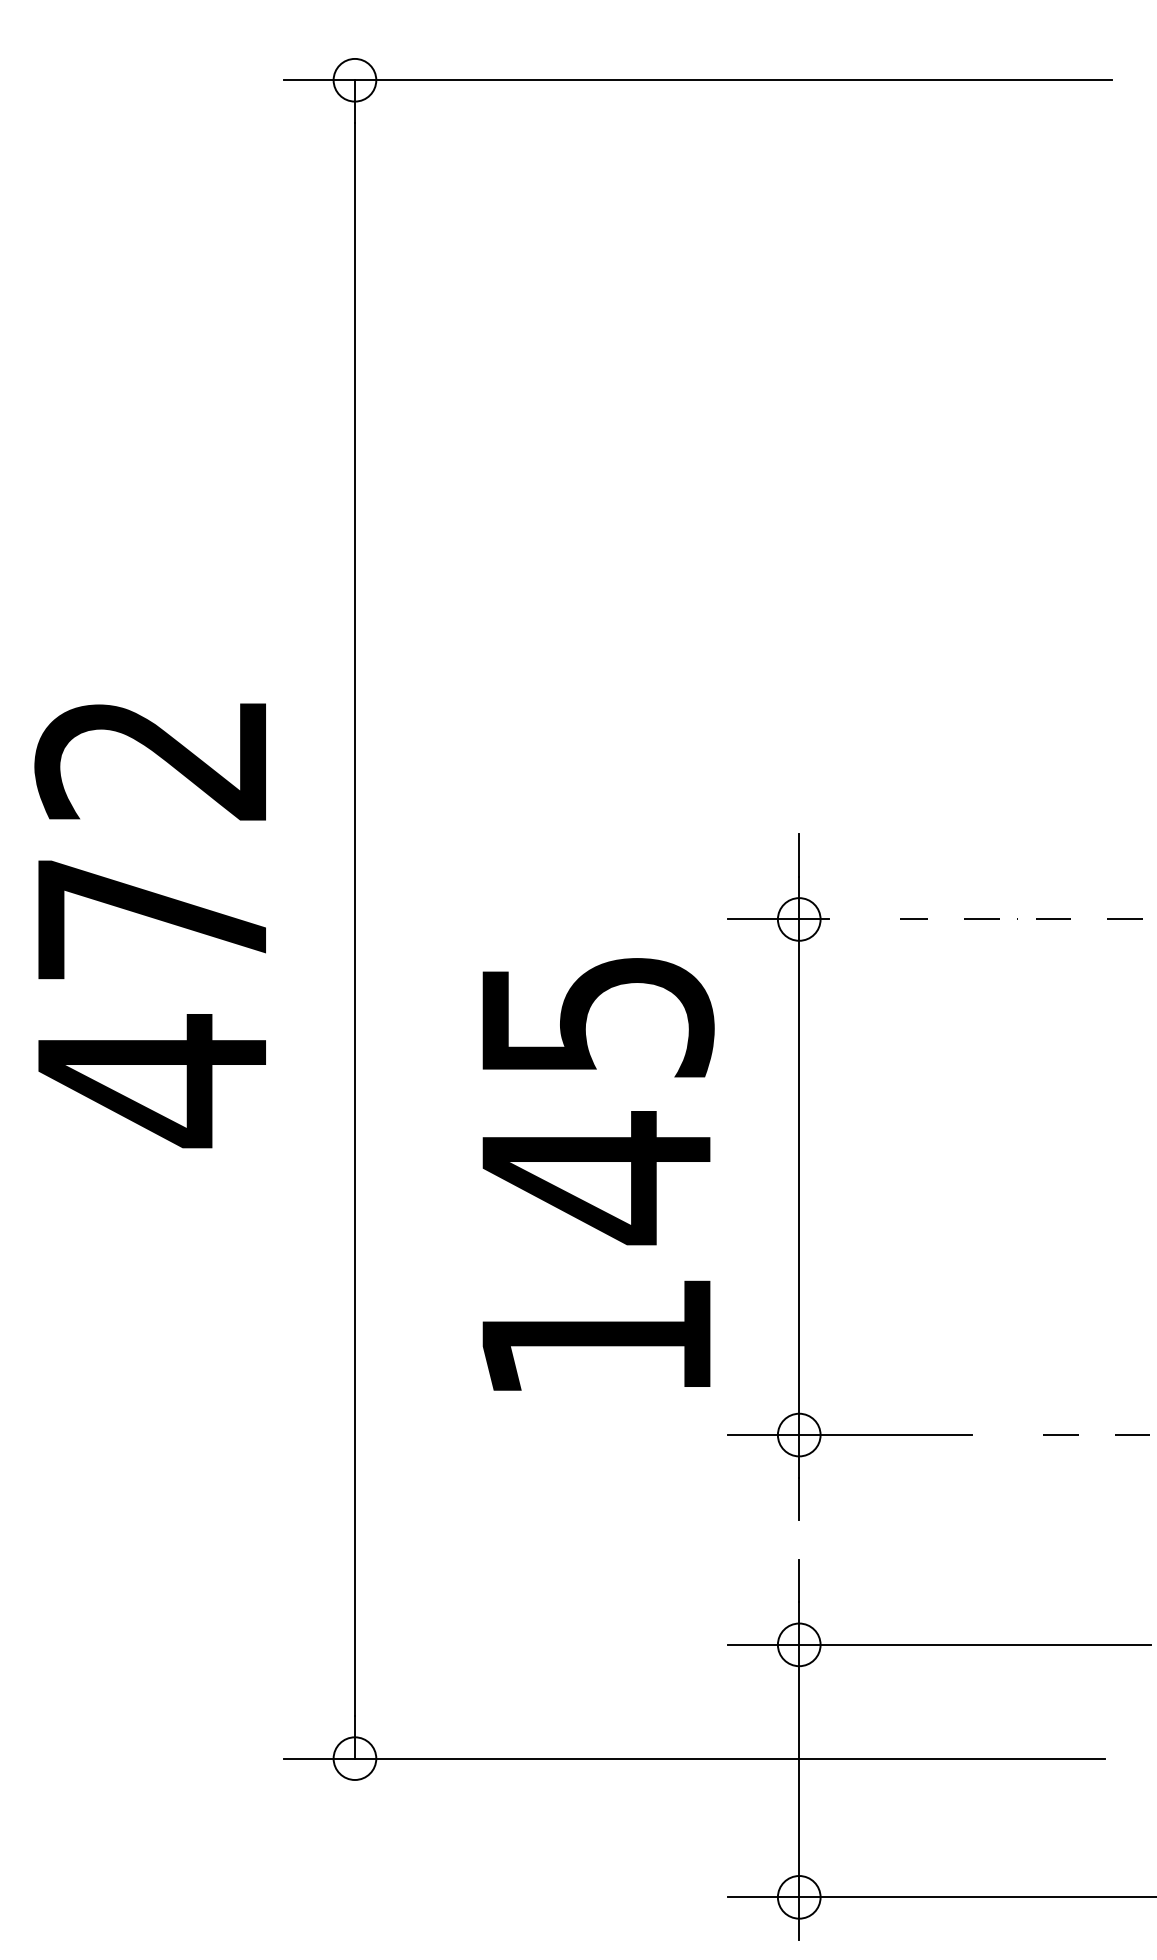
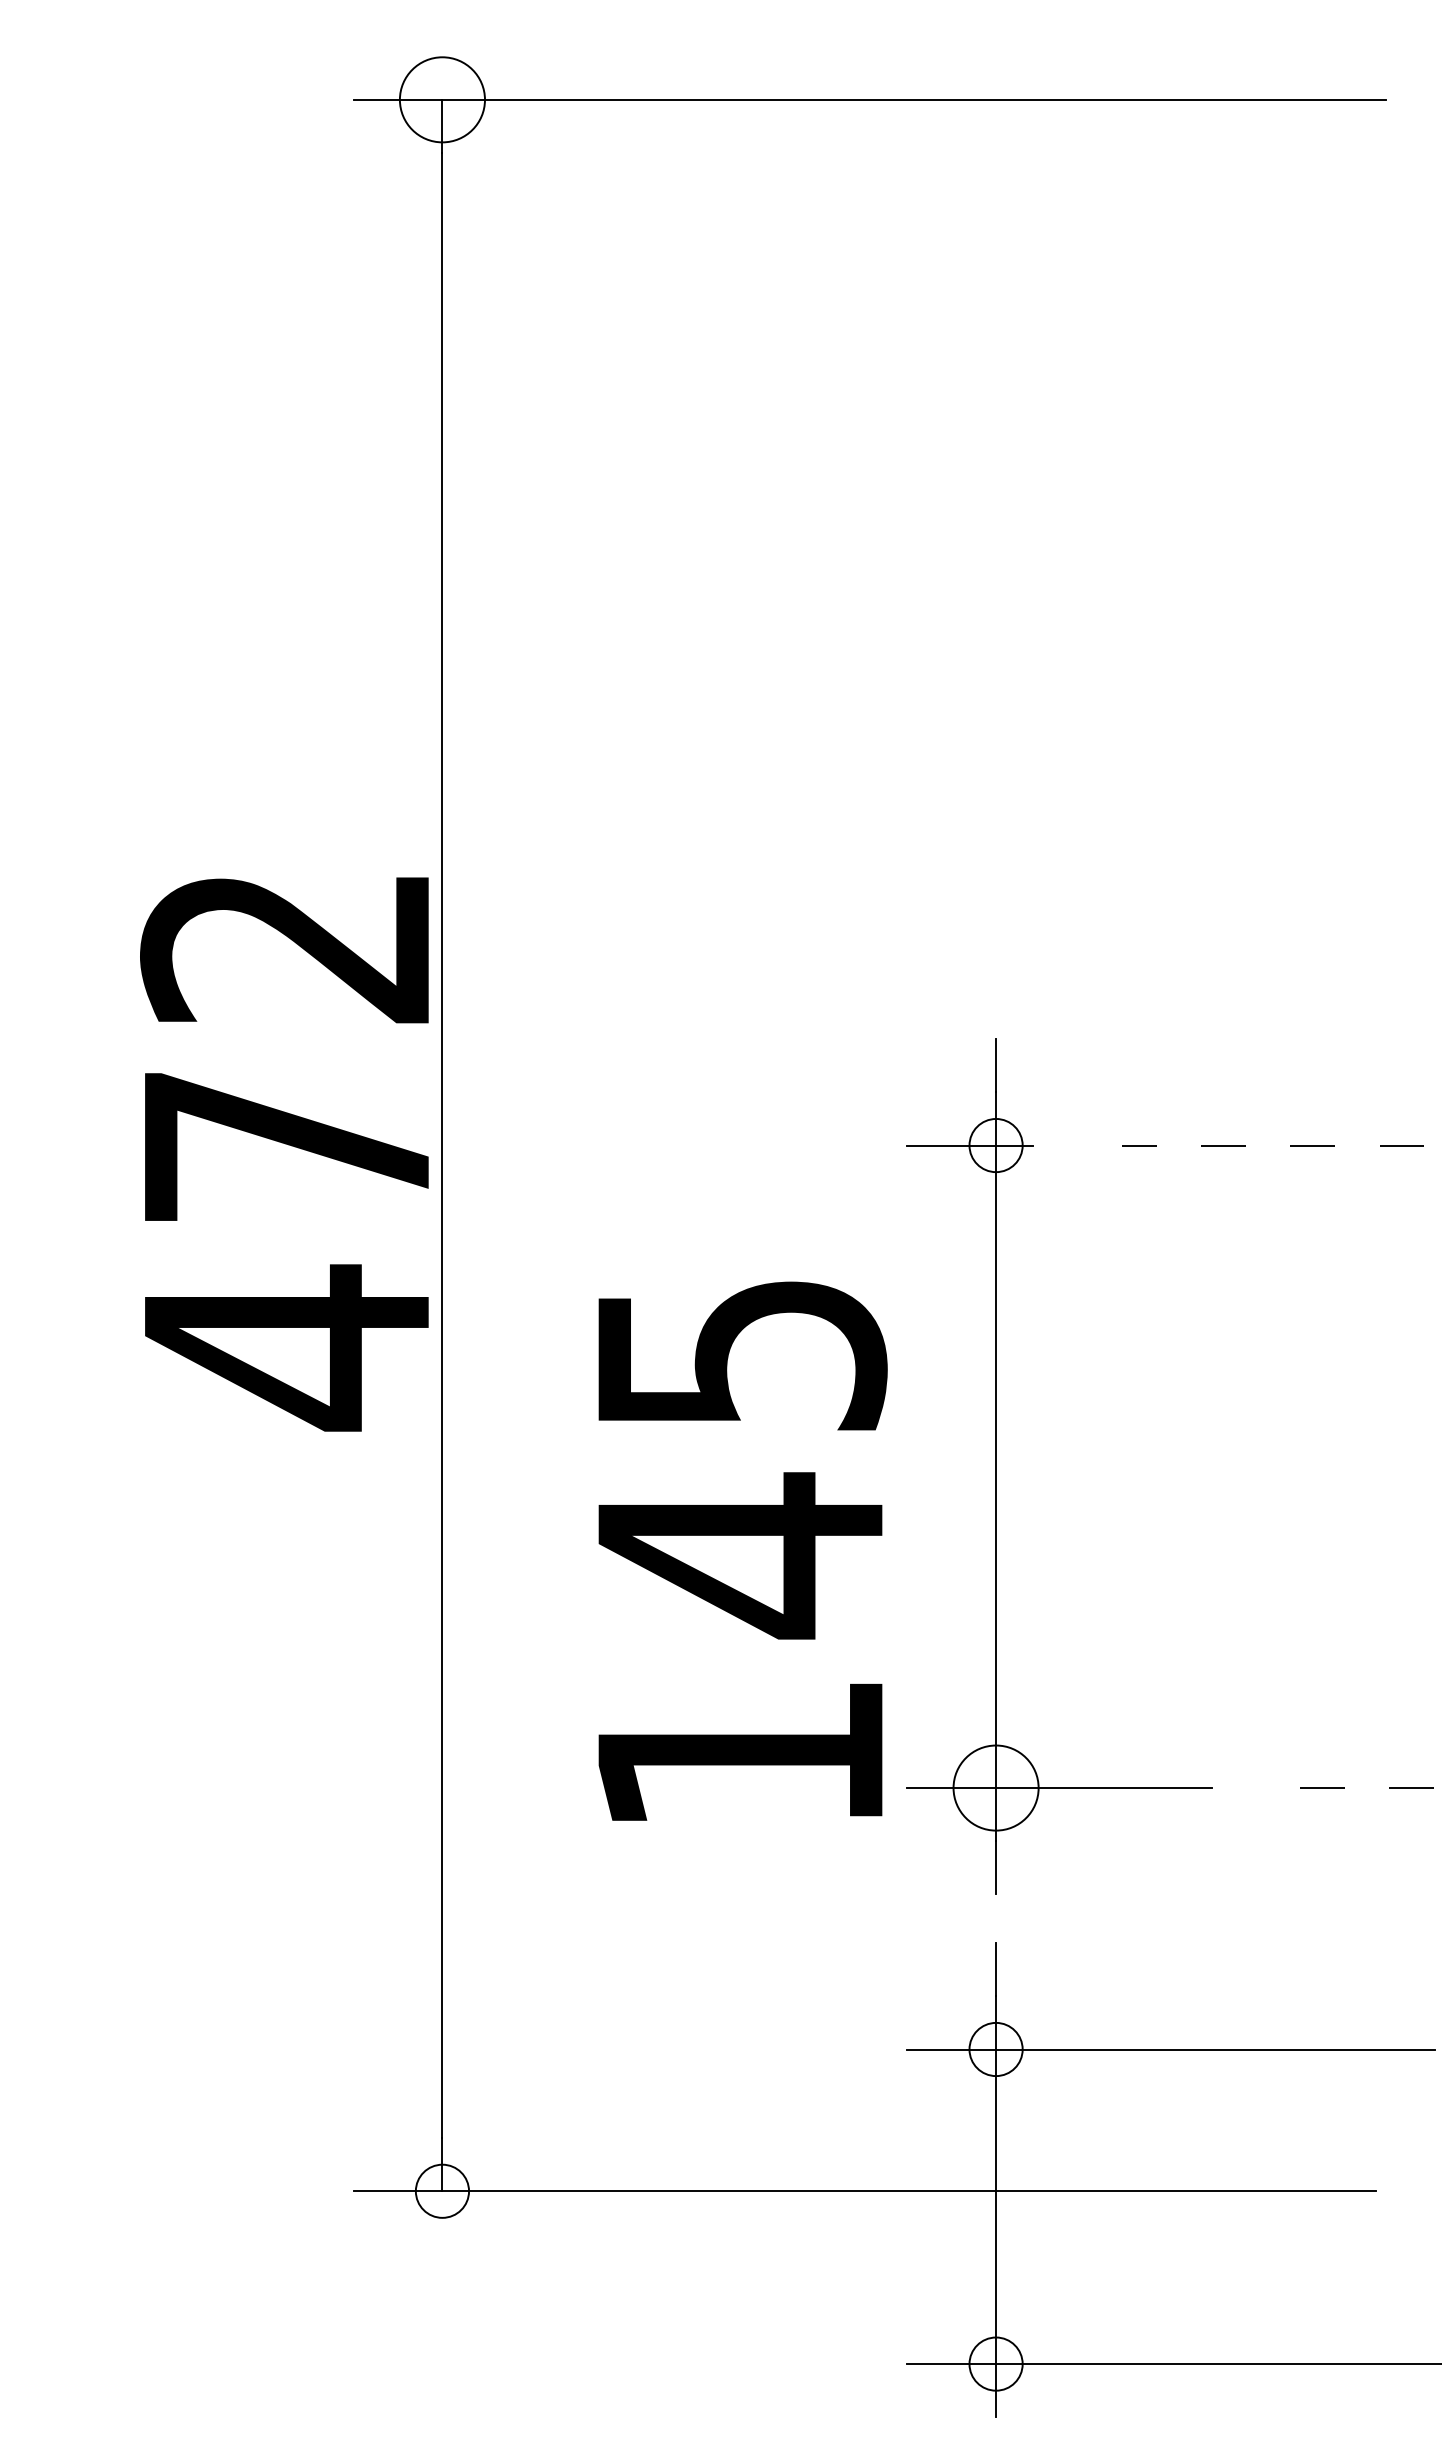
circle: (355, 79) -> (442, 99), size x1.6
text: (150, 925) -> (284, 1154), moved
text: (598, 1173) -> (742, 1550), moved
circle: (798, 1434) -> (995, 1787), size x1.6

